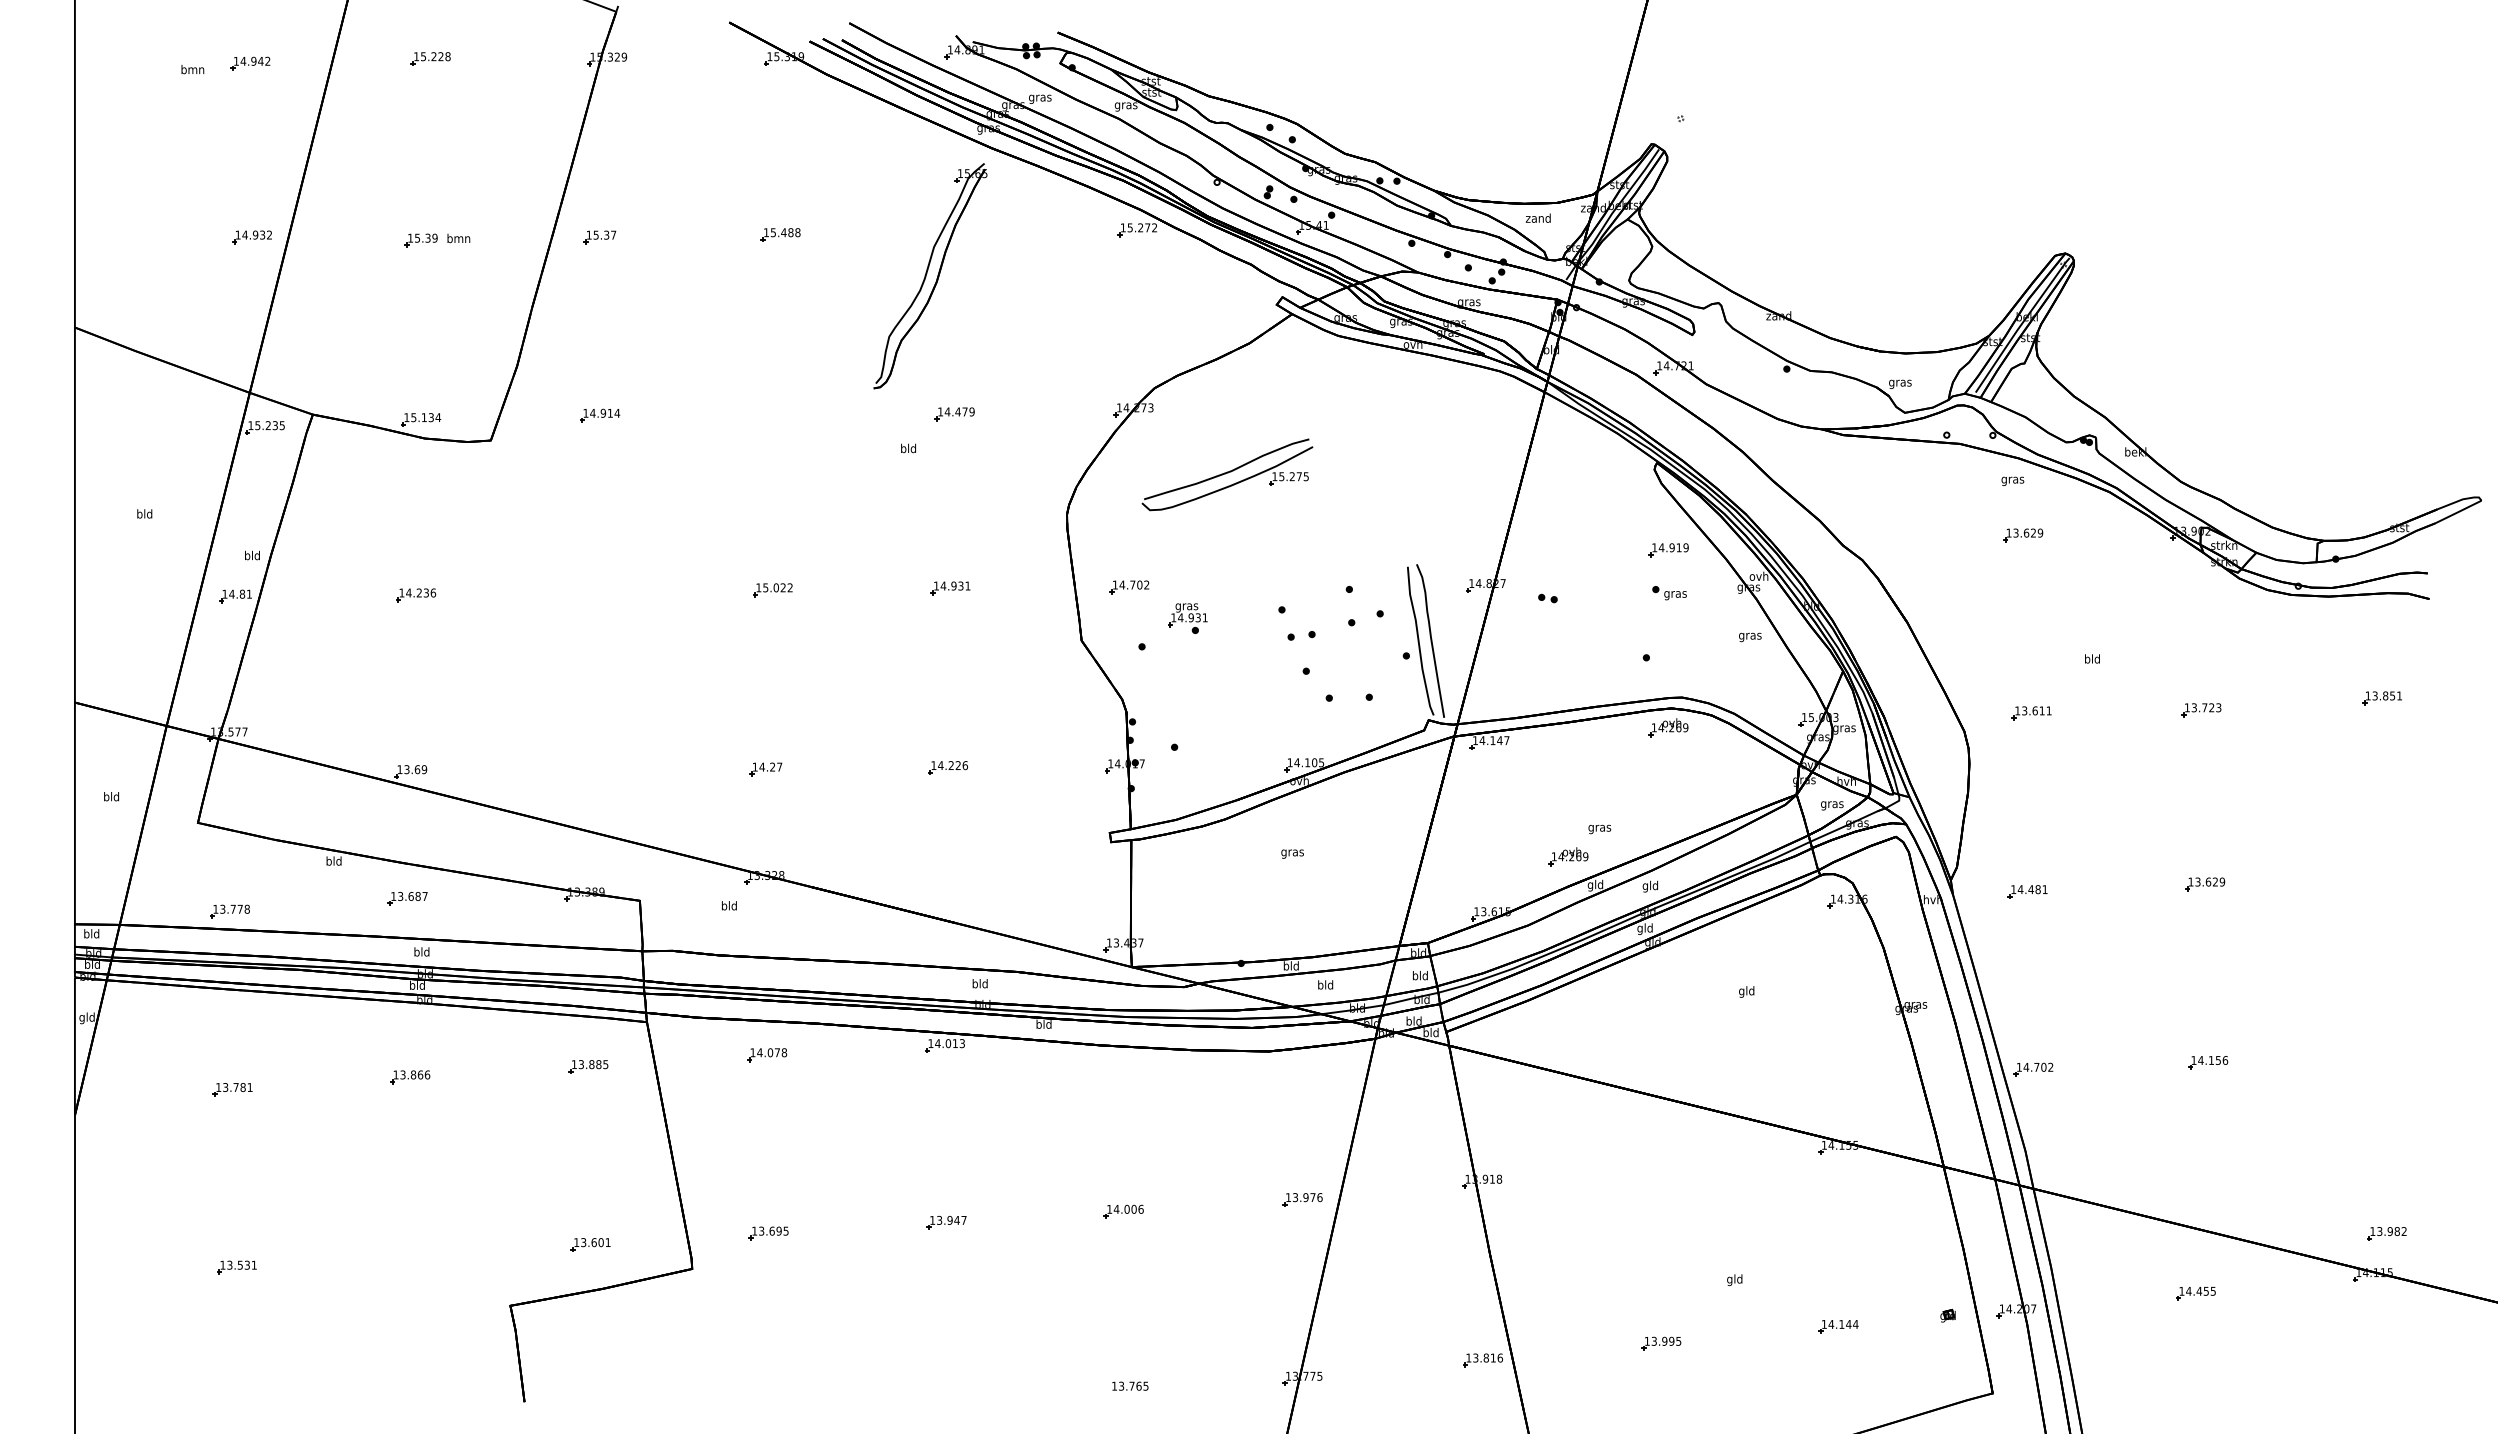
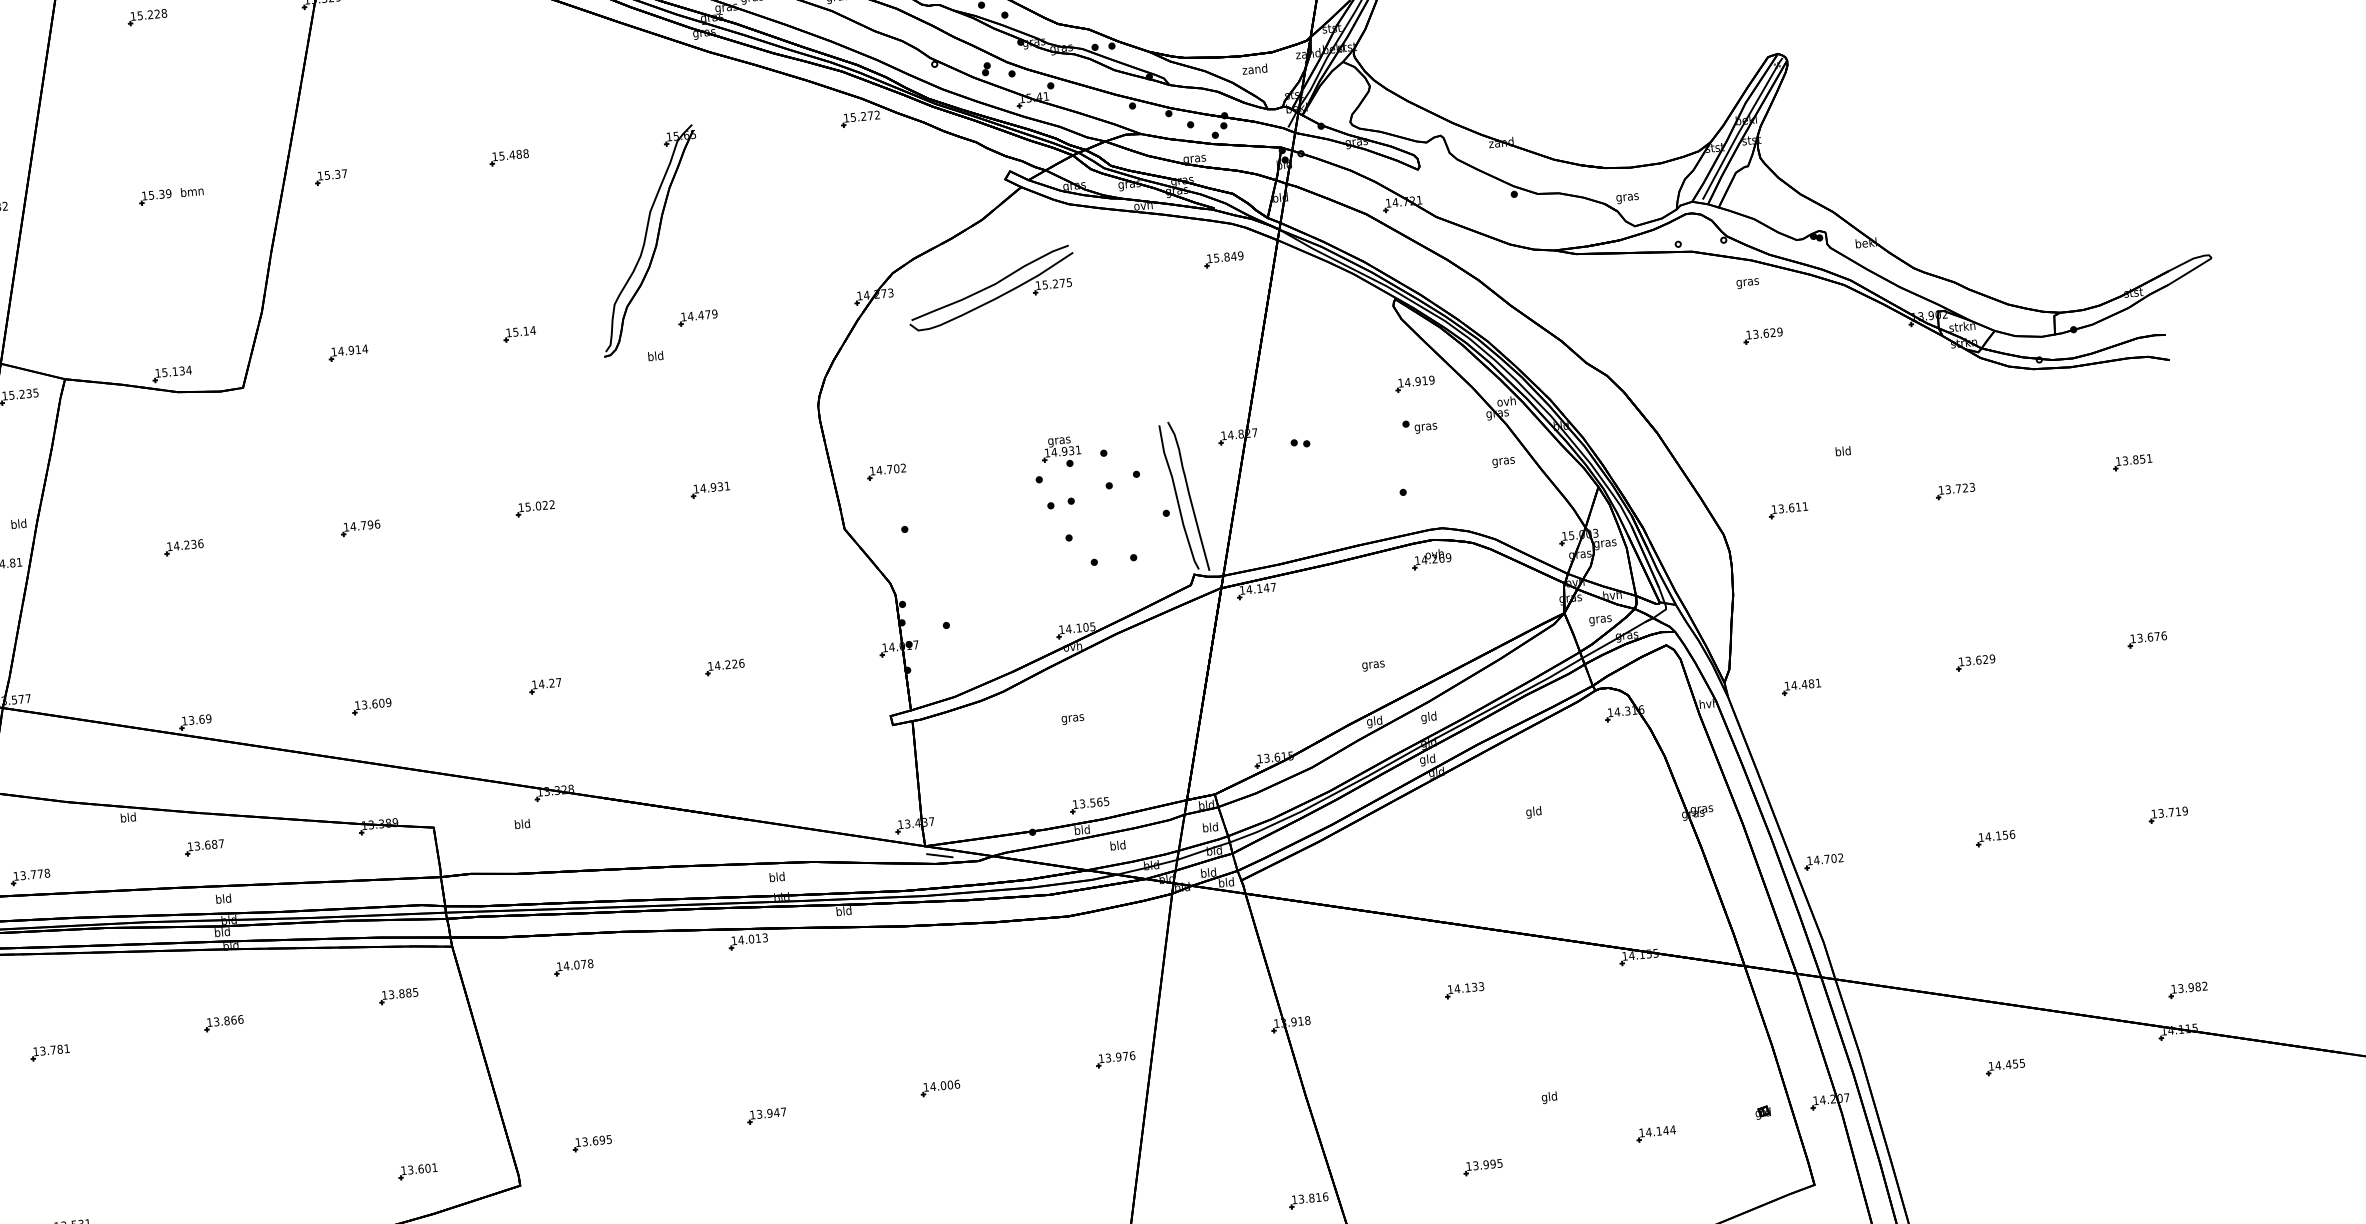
part: (930, 276) -> (649, 241), moved
part: (1488, 406) -> (1223, 259), added
part: (773, 413) -> (519, 334), added
part: (1227, 474) -> (991, 287), moved
part: (595, 592) -> (360, 527), added
part: (1187, 618) -> (1061, 452), moved
part: (589, 773) -> (371, 706), added
part: (1568, 856) -> (1345, 695), removed
part: (2379, 877) -> (2146, 639), added
part: (1300, 941) -> (1089, 805), added
line: (1145, 977) -> (939, 855), added
part: (2383, 1055) -> (2167, 814), added
part: (1659, 1164) -> (1464, 990), added

